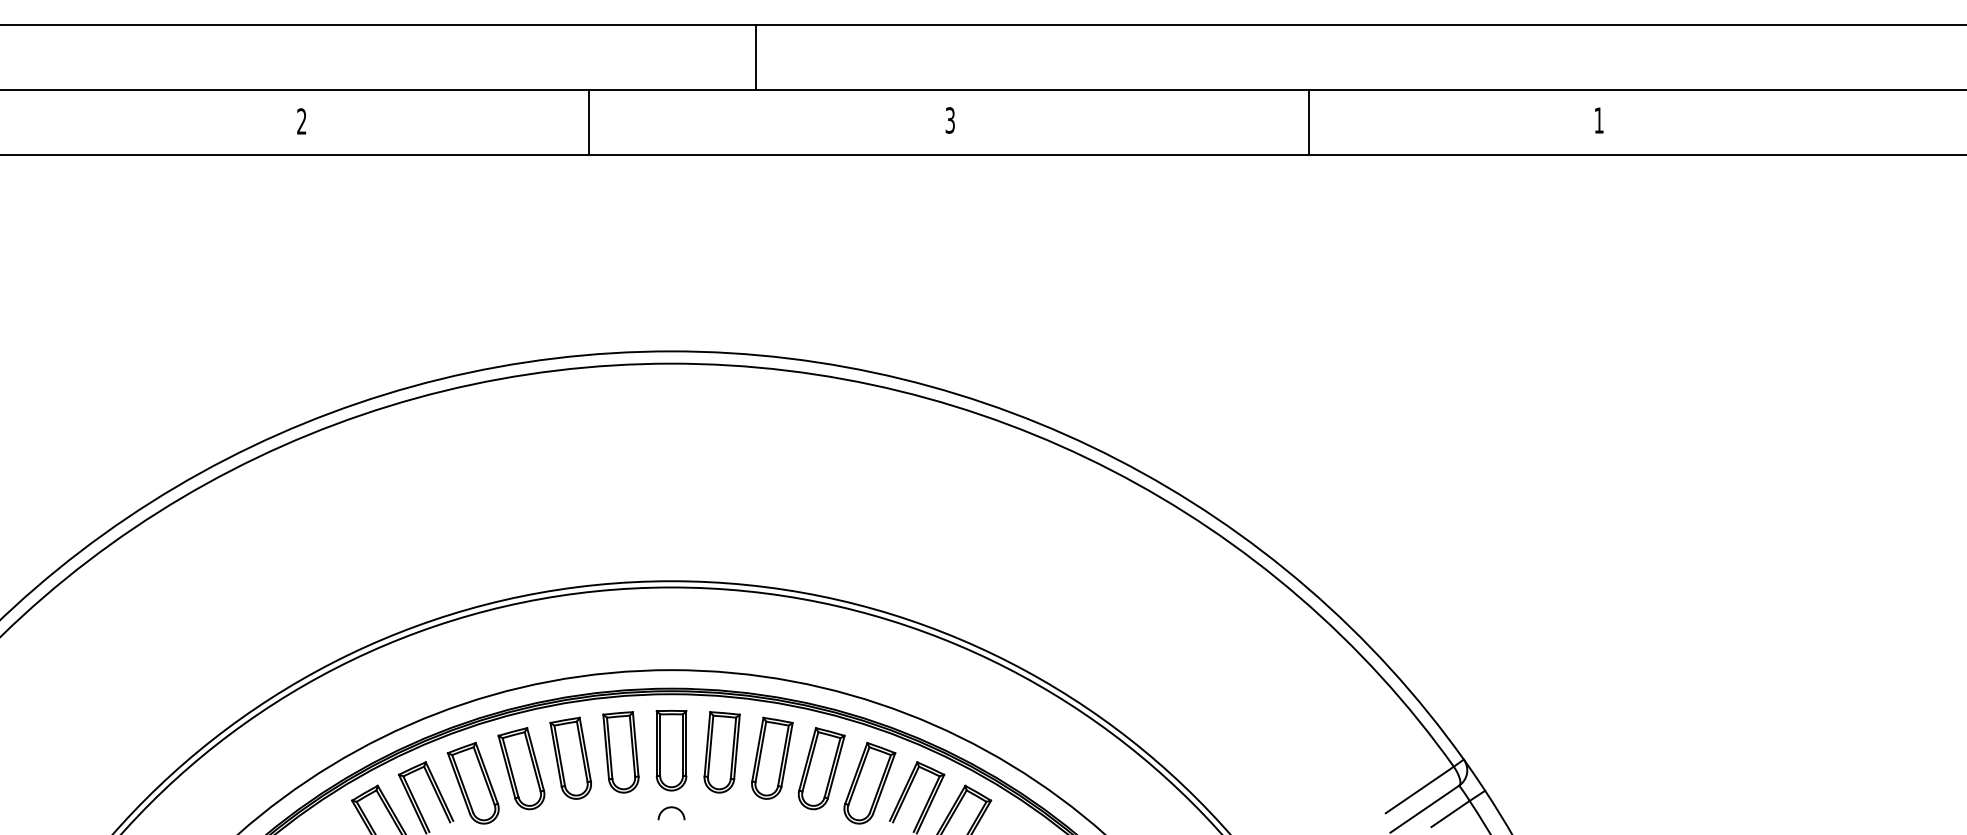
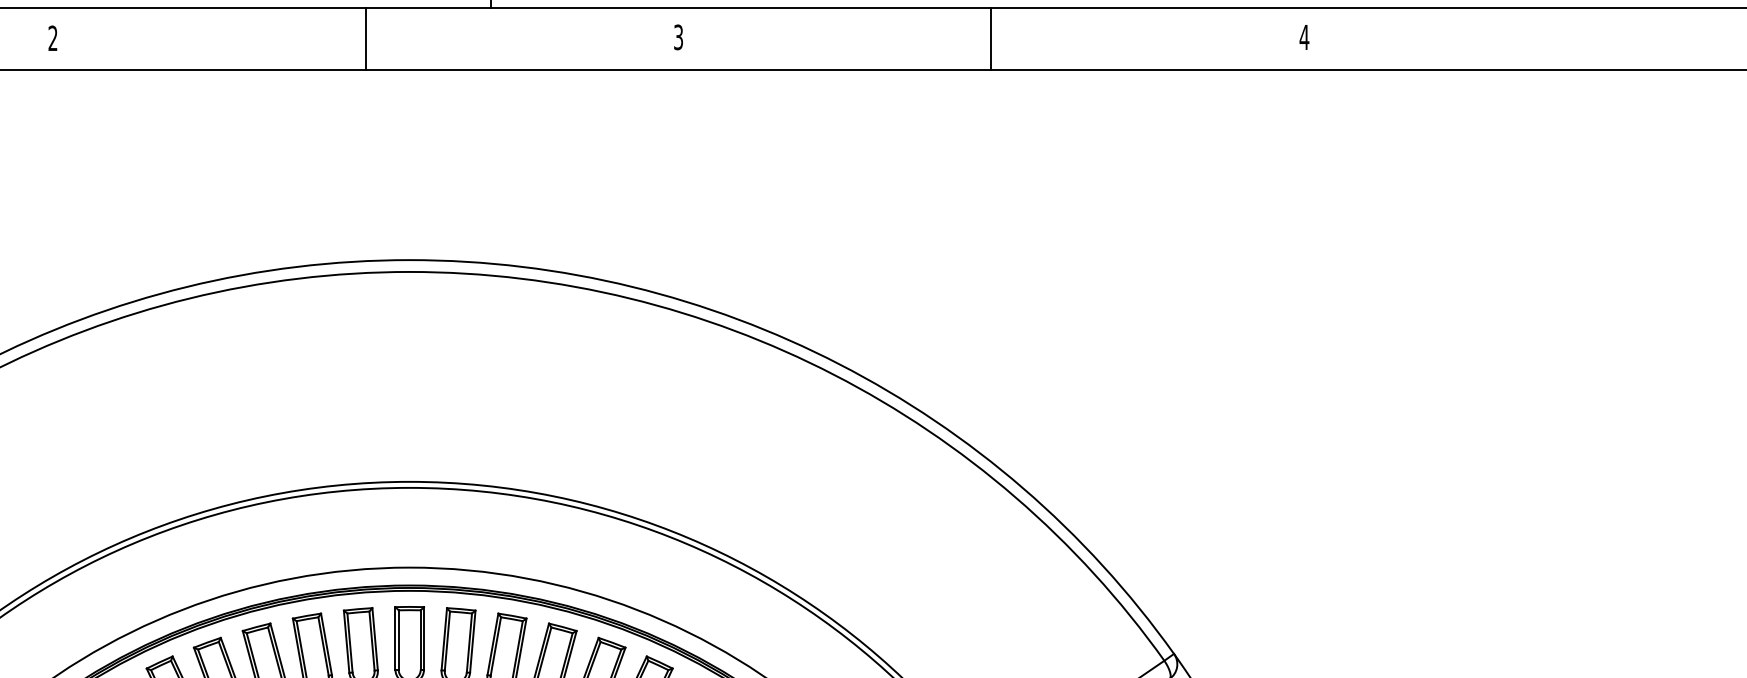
text: (1599, 120) -> (1304, 37), 1 -> 4
line: (588, 121) -> (365, 38), moved
line: (1309, 121) -> (991, 38), moved

